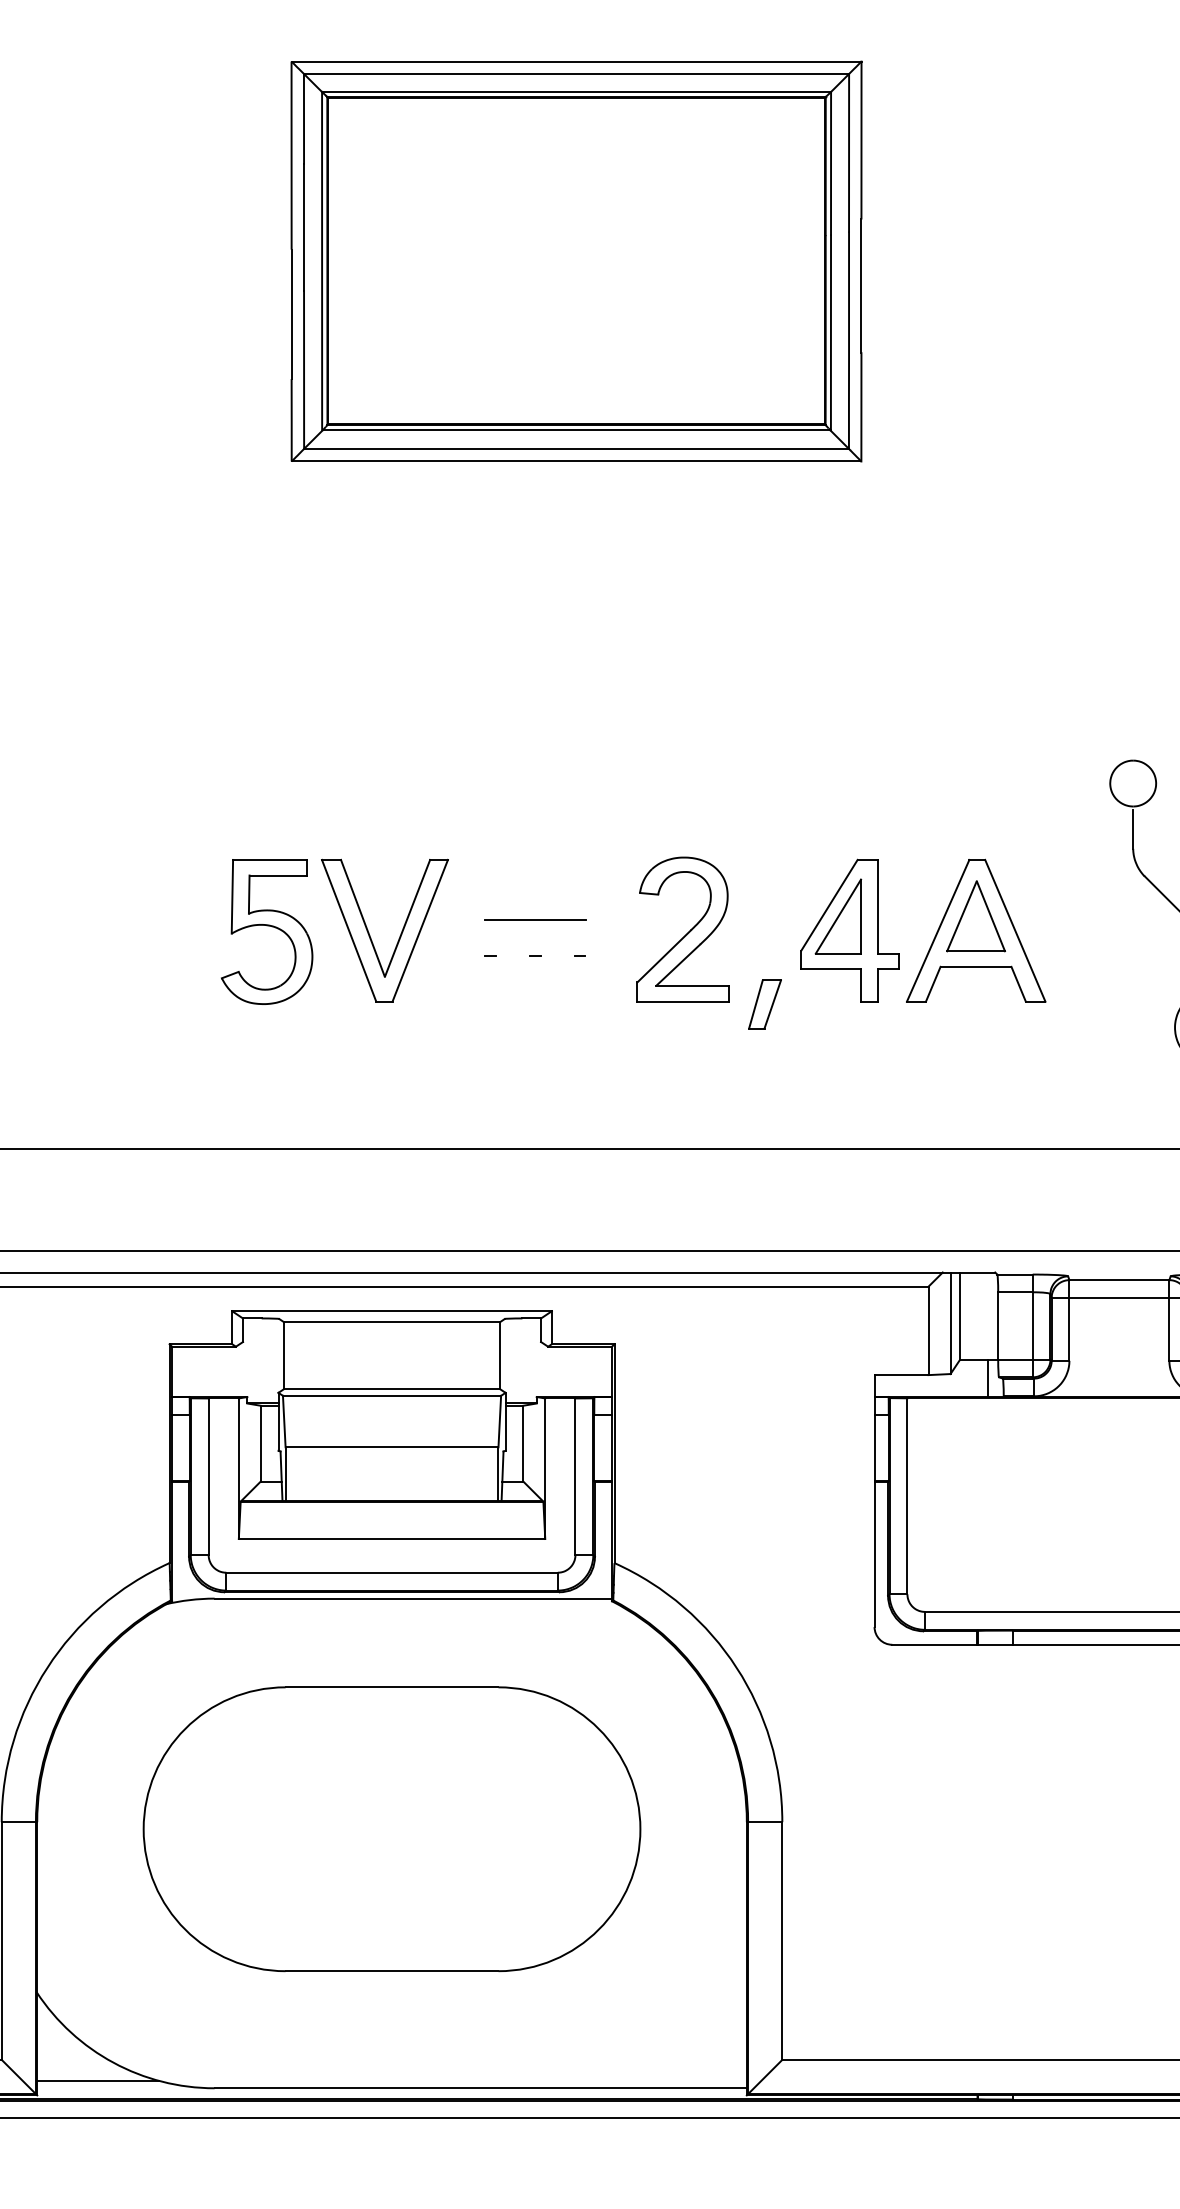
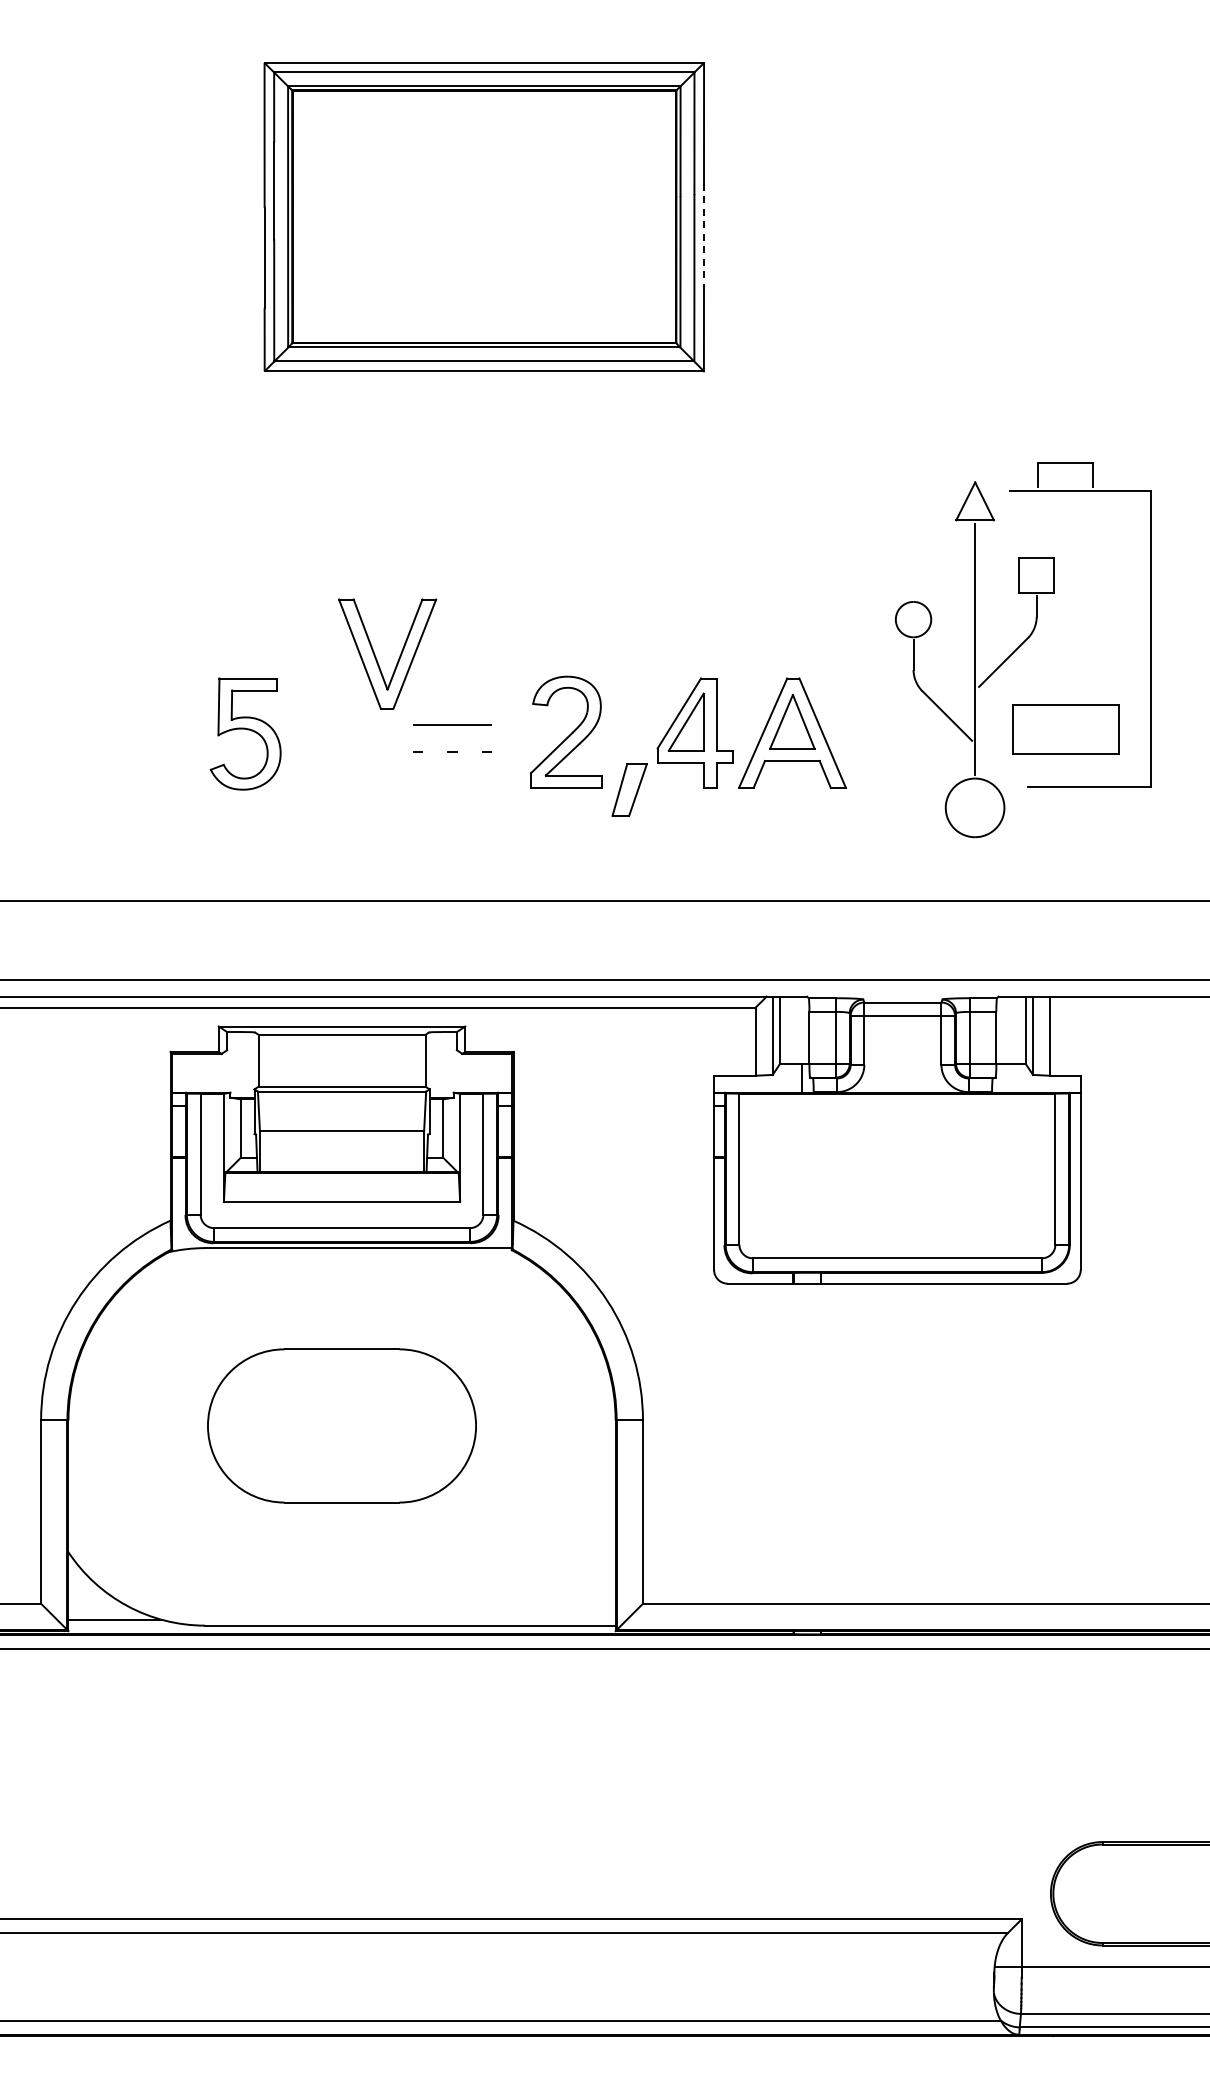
line: (862, 285) -> (704, 235), solid -> dashed
part: (371, 937) -> (377, 659), moved
part: (764, 1003) -> (629, 789), size x1.4
part: (391, 1828) -> (341, 1425), size x0.7

